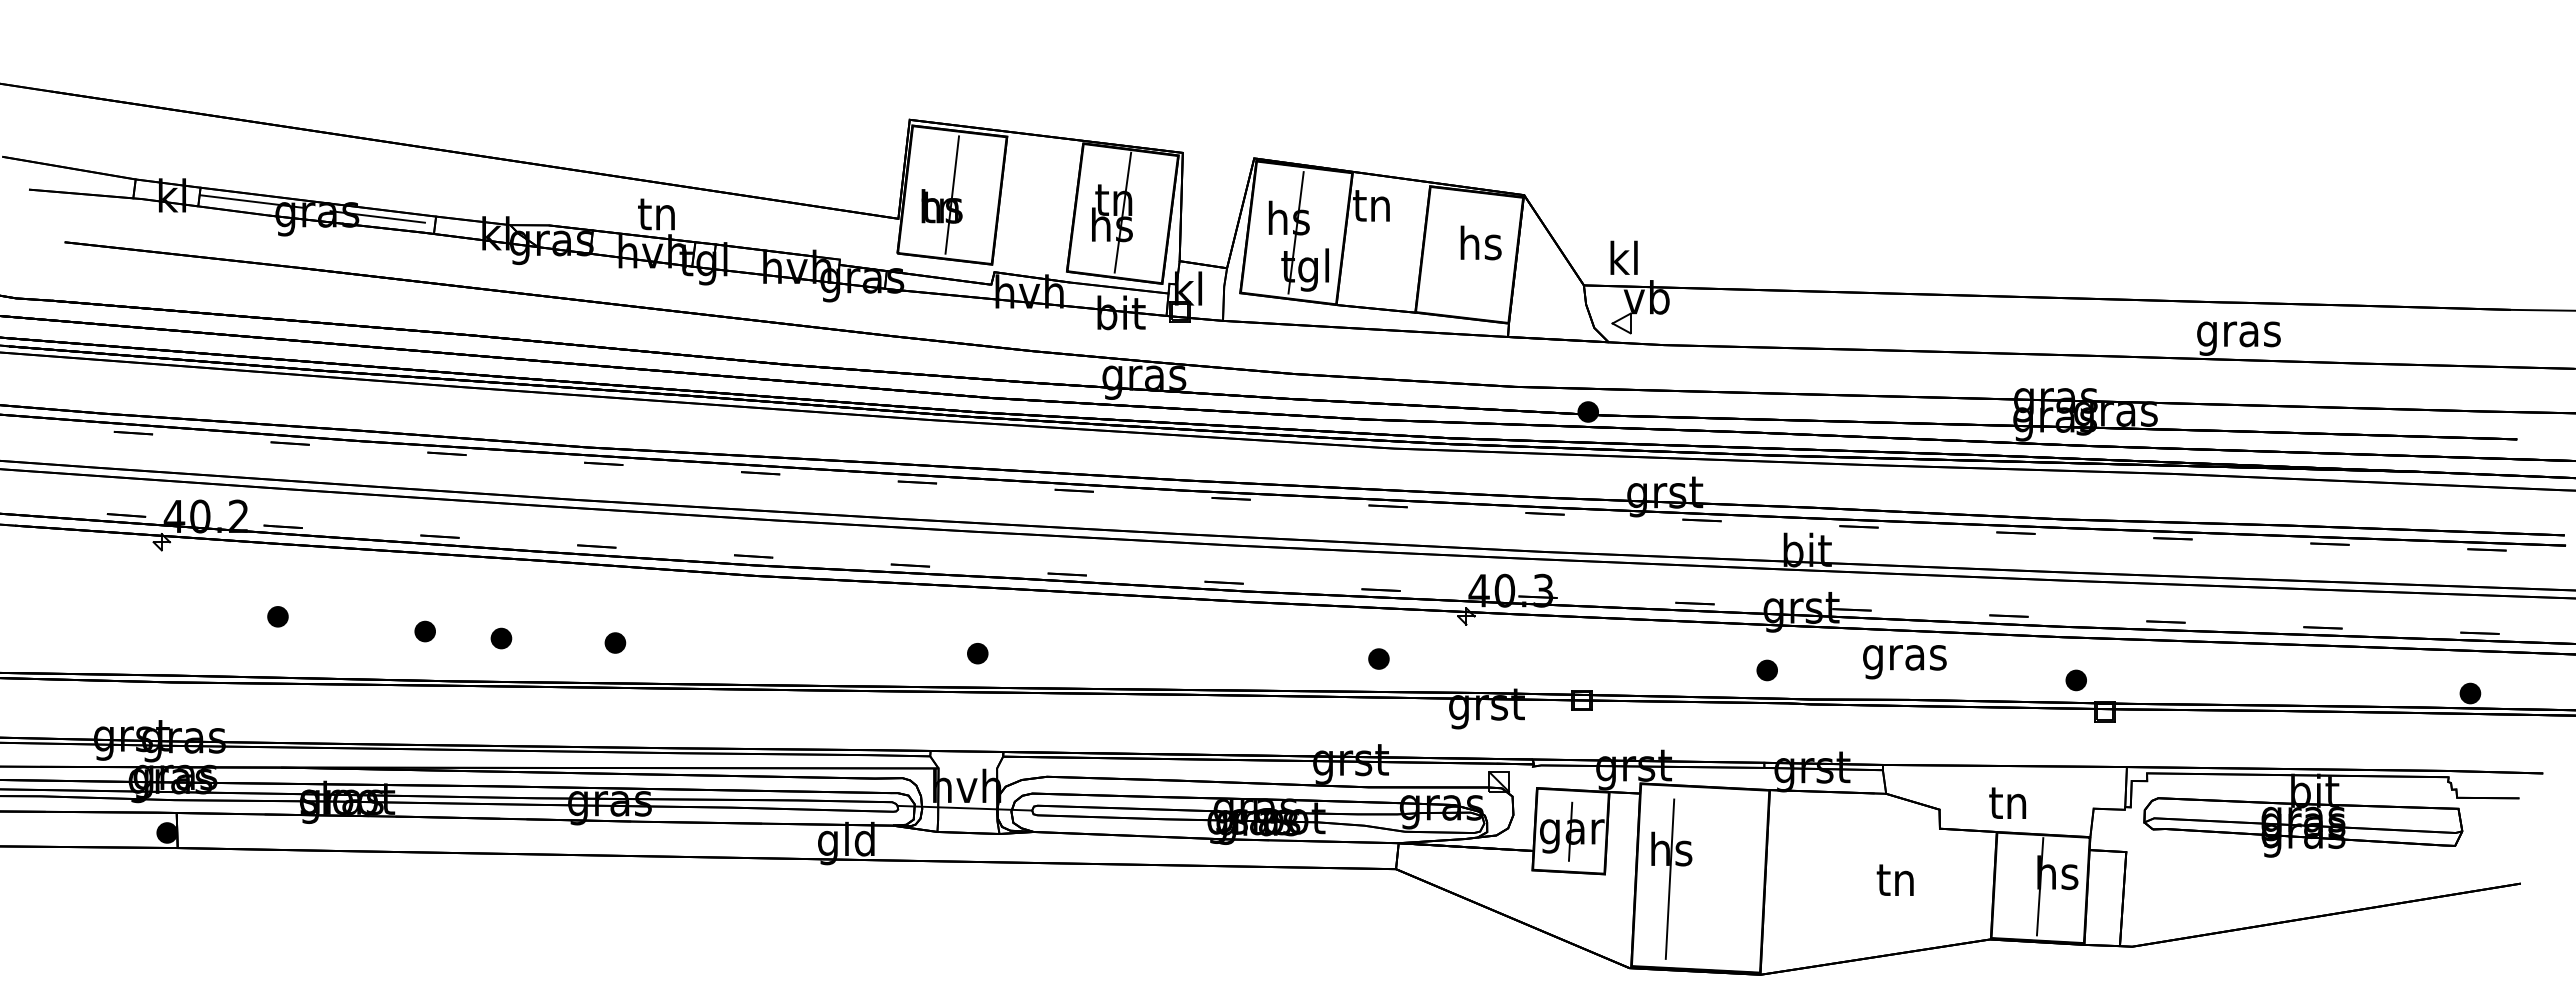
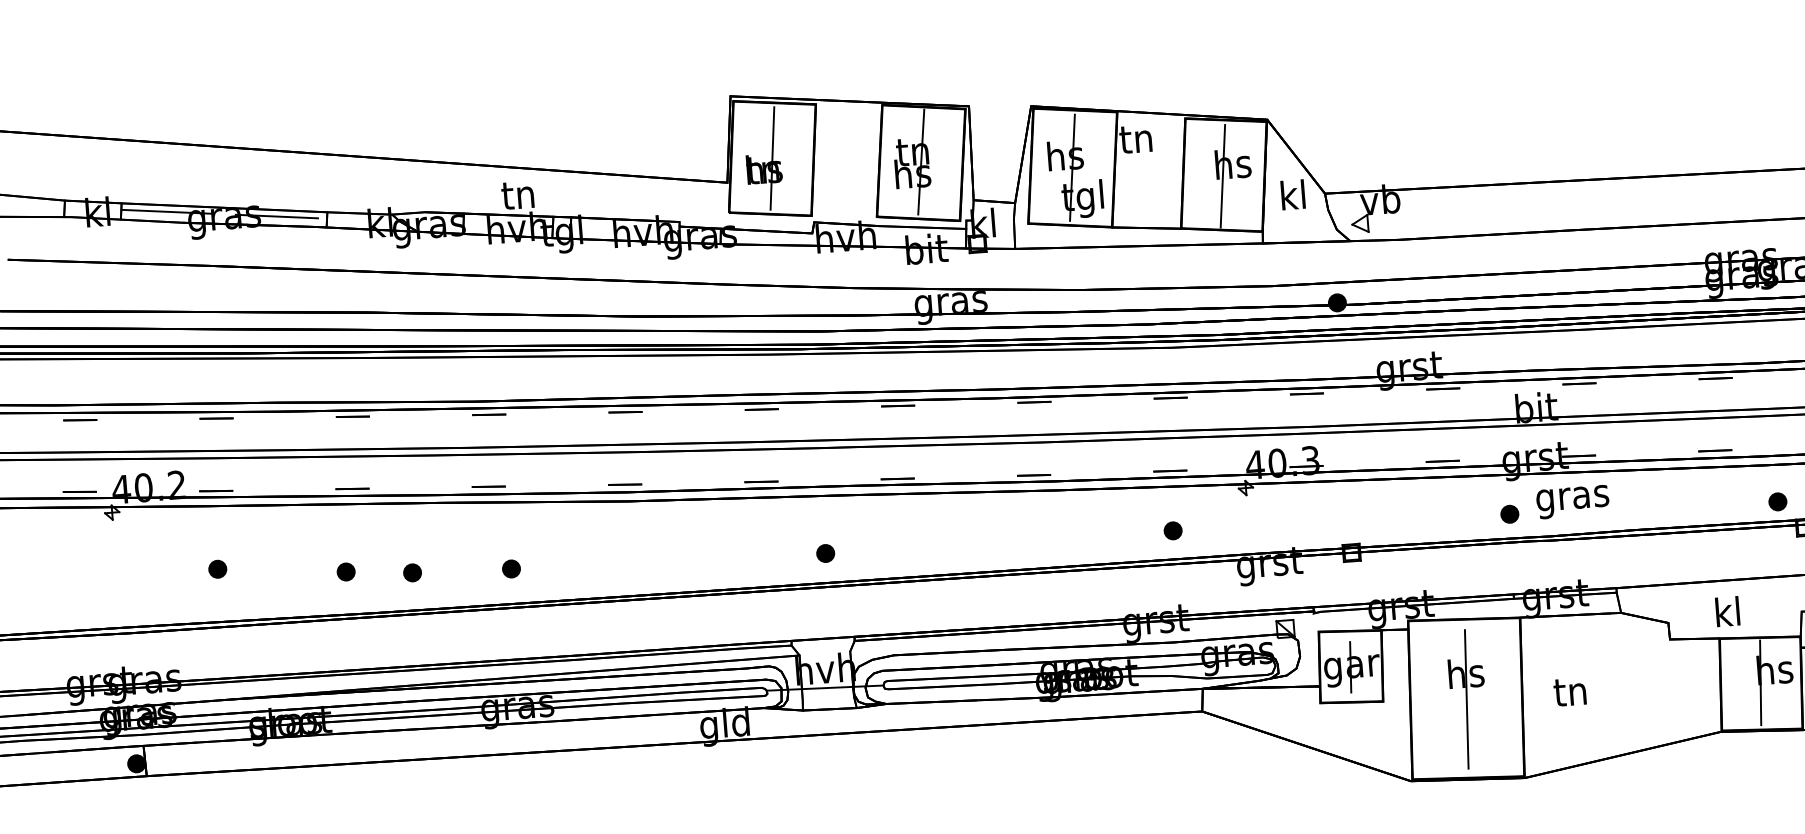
line: (1468, 255) -> (1223, 175), added
text: (1623, 257) -> (1292, 194), moved
text: (1904, 662) -> (1572, 502), moved
text: (2007, 801) -> (1726, 611), tn -> kl
part: (1671, 878) -> (1467, 698), moved
text: (1894, 879) -> (1569, 691), moved

